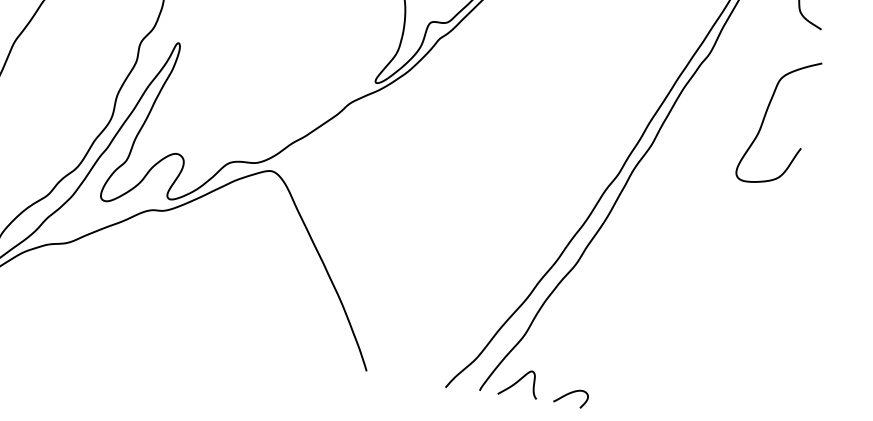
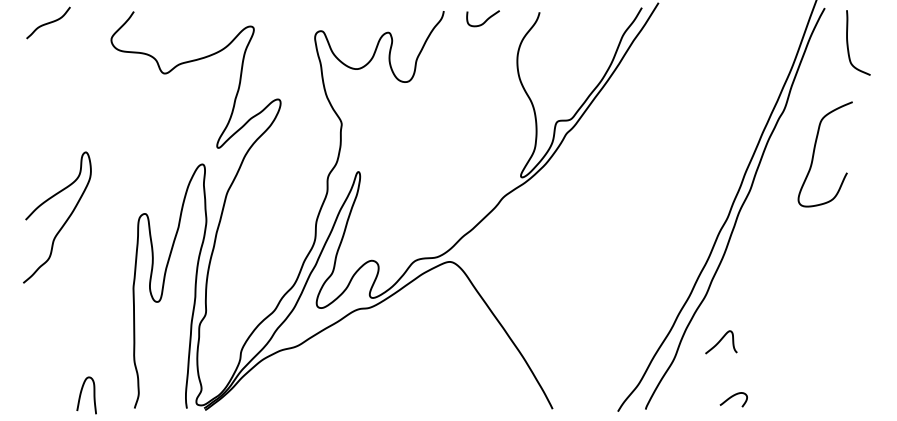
curve: (765, 119) -> (814, 154), moved
curve: (518, 382) -> (720, 341), moved
curve: (570, 394) -> (732, 397), moved

